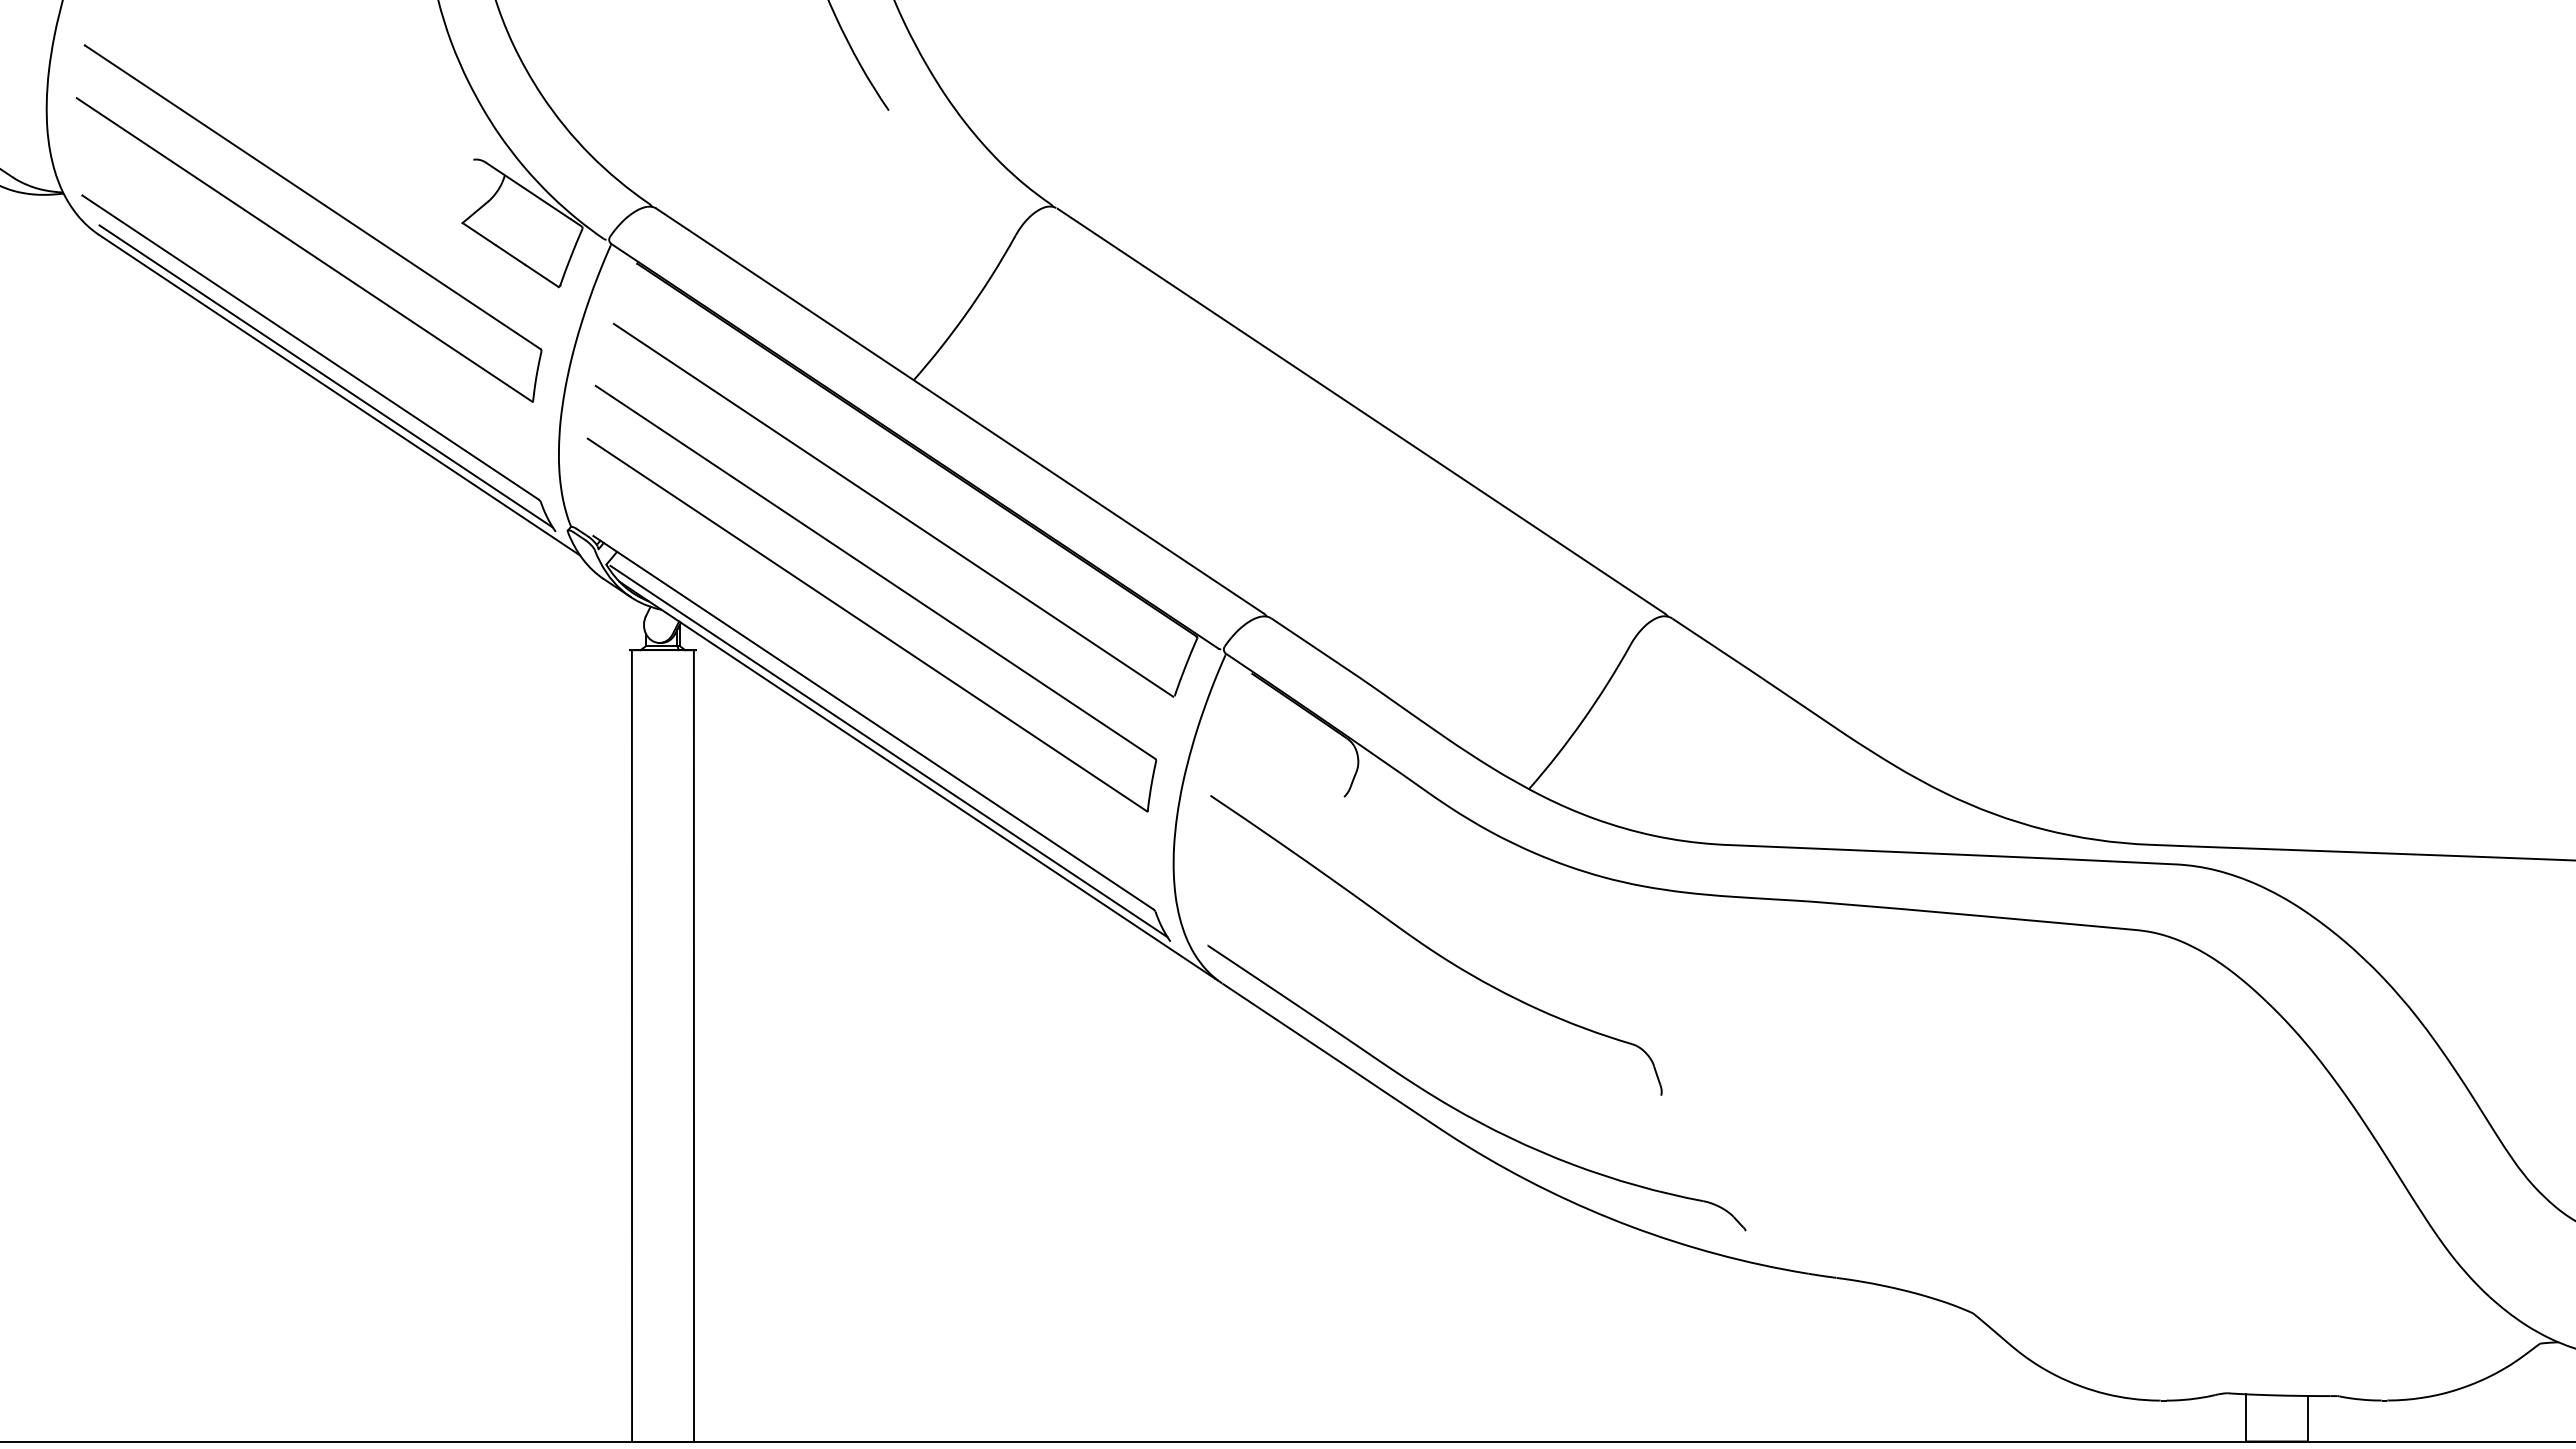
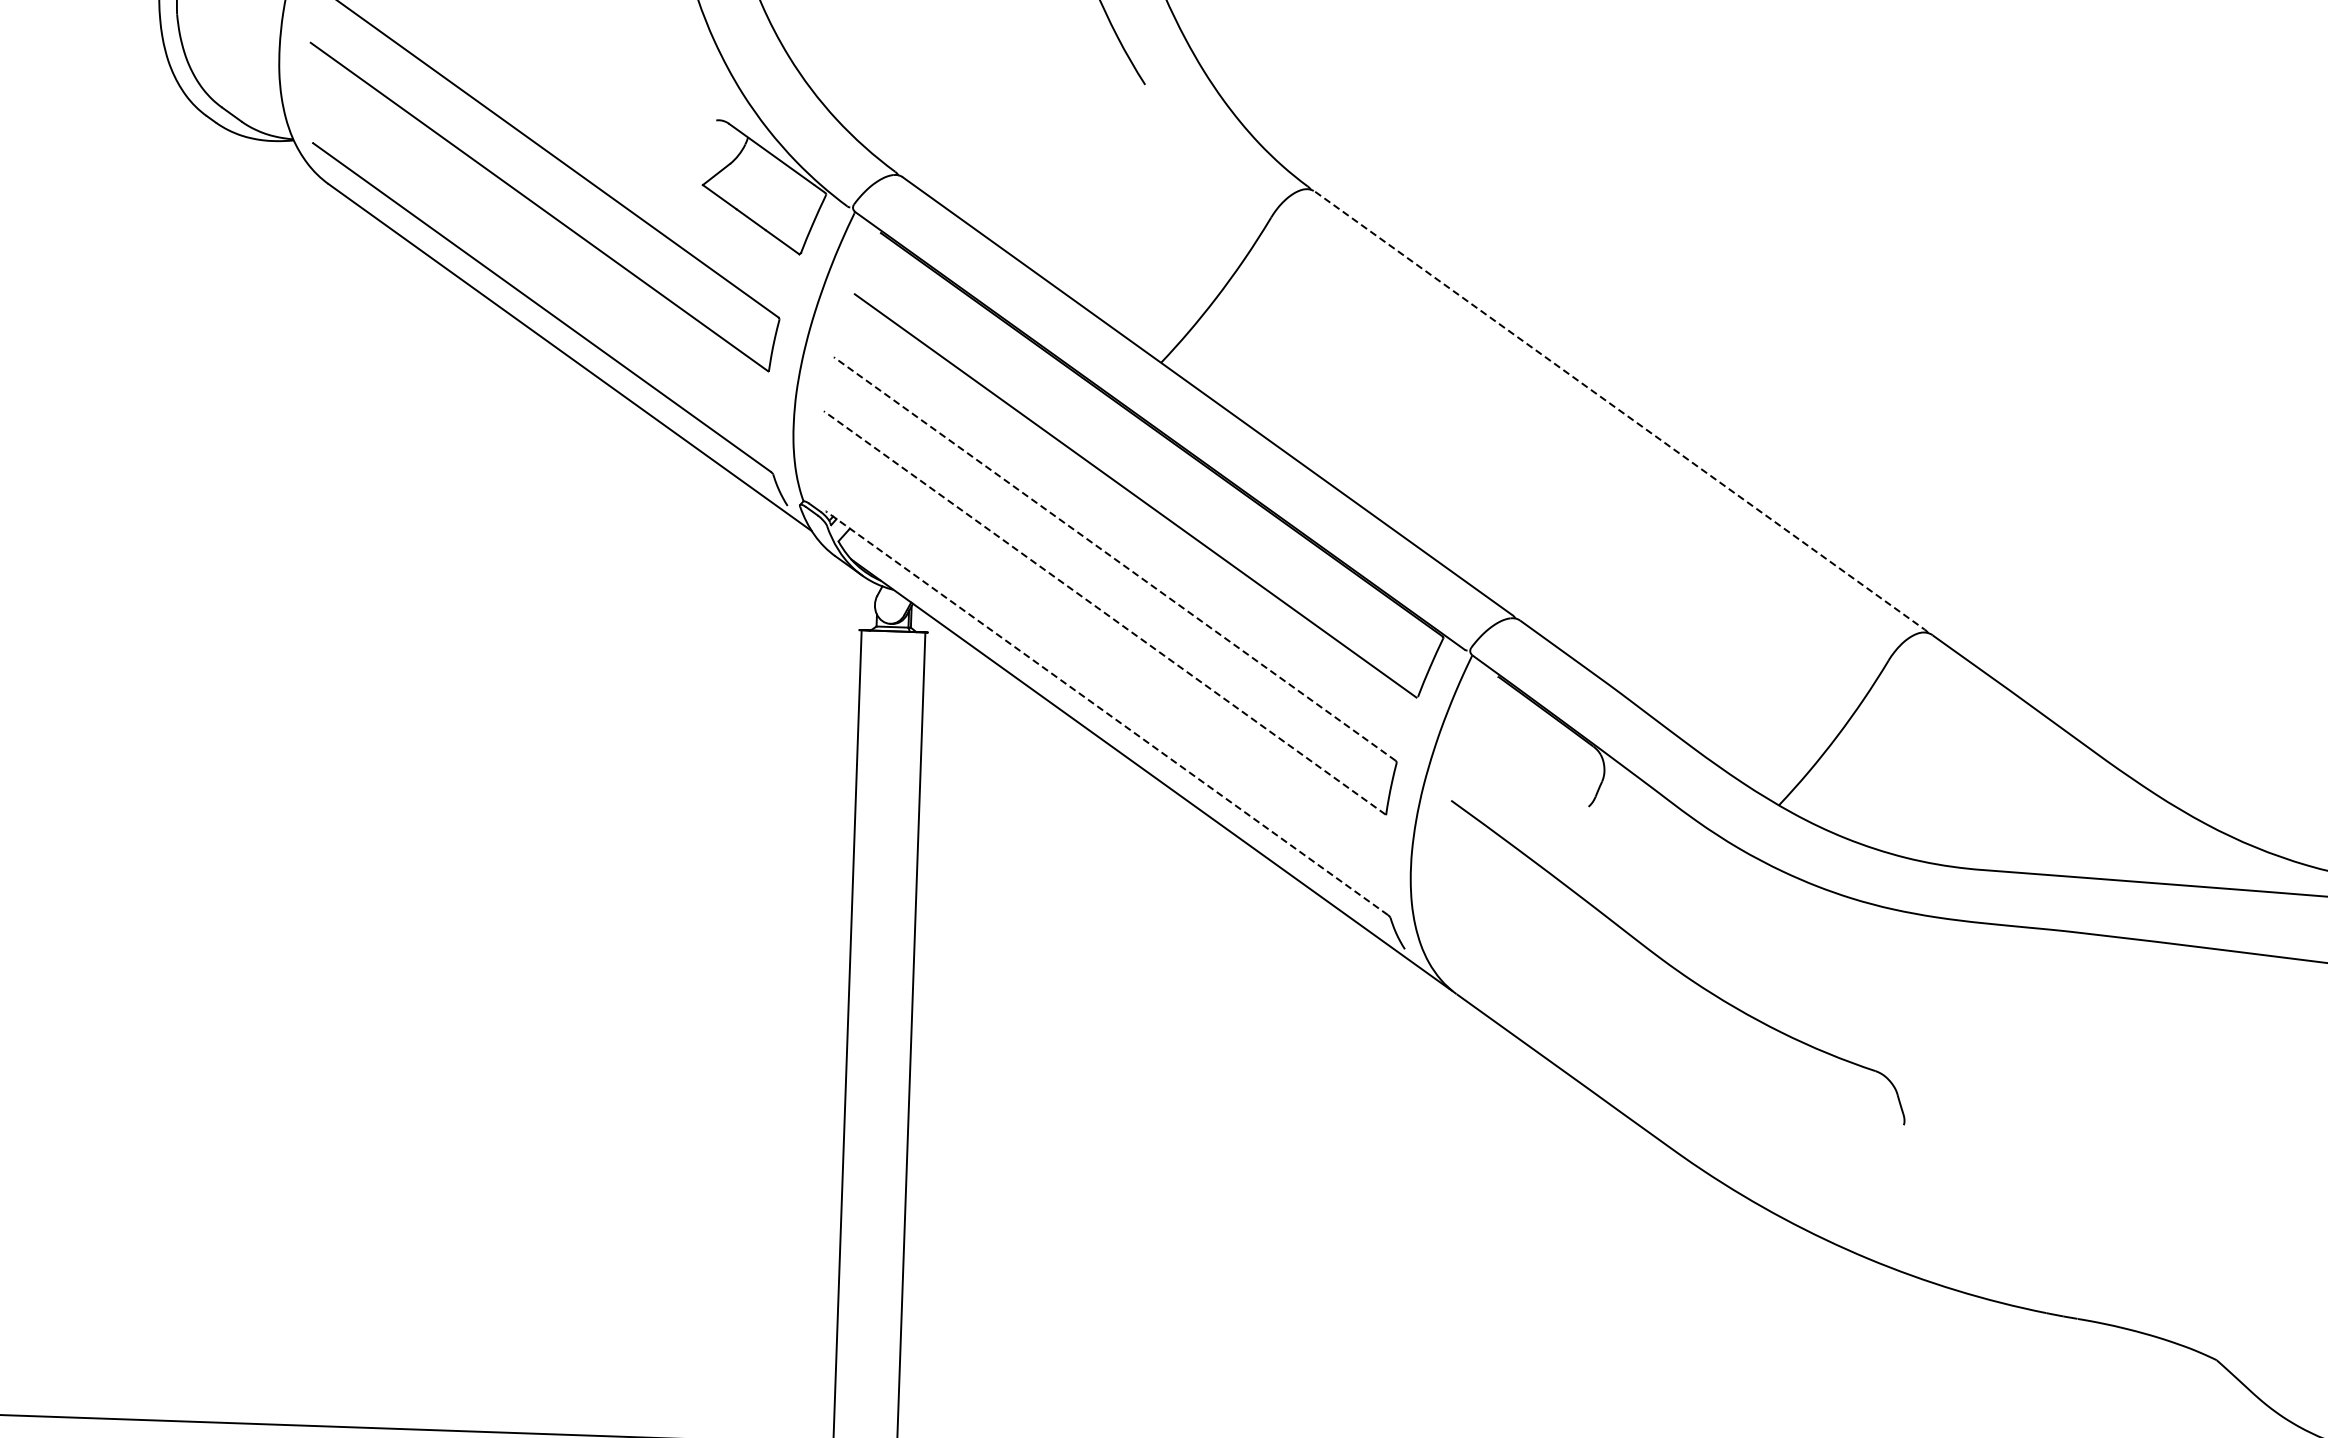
line: (325, 376) -> (556, 337), removed
line: (1361, 411) -> (1620, 411), solid -> dashed
line: (875, 572) -> (1114, 559), solid -> dashed
line: (867, 624) -> (1104, 612), solid -> dashed
line: (872, 722) -> (1106, 713), solid -> dashed
line: (888, 751) -> (1121, 743), removed
part: (1463, 1112) -> (1699, 1135), removed

